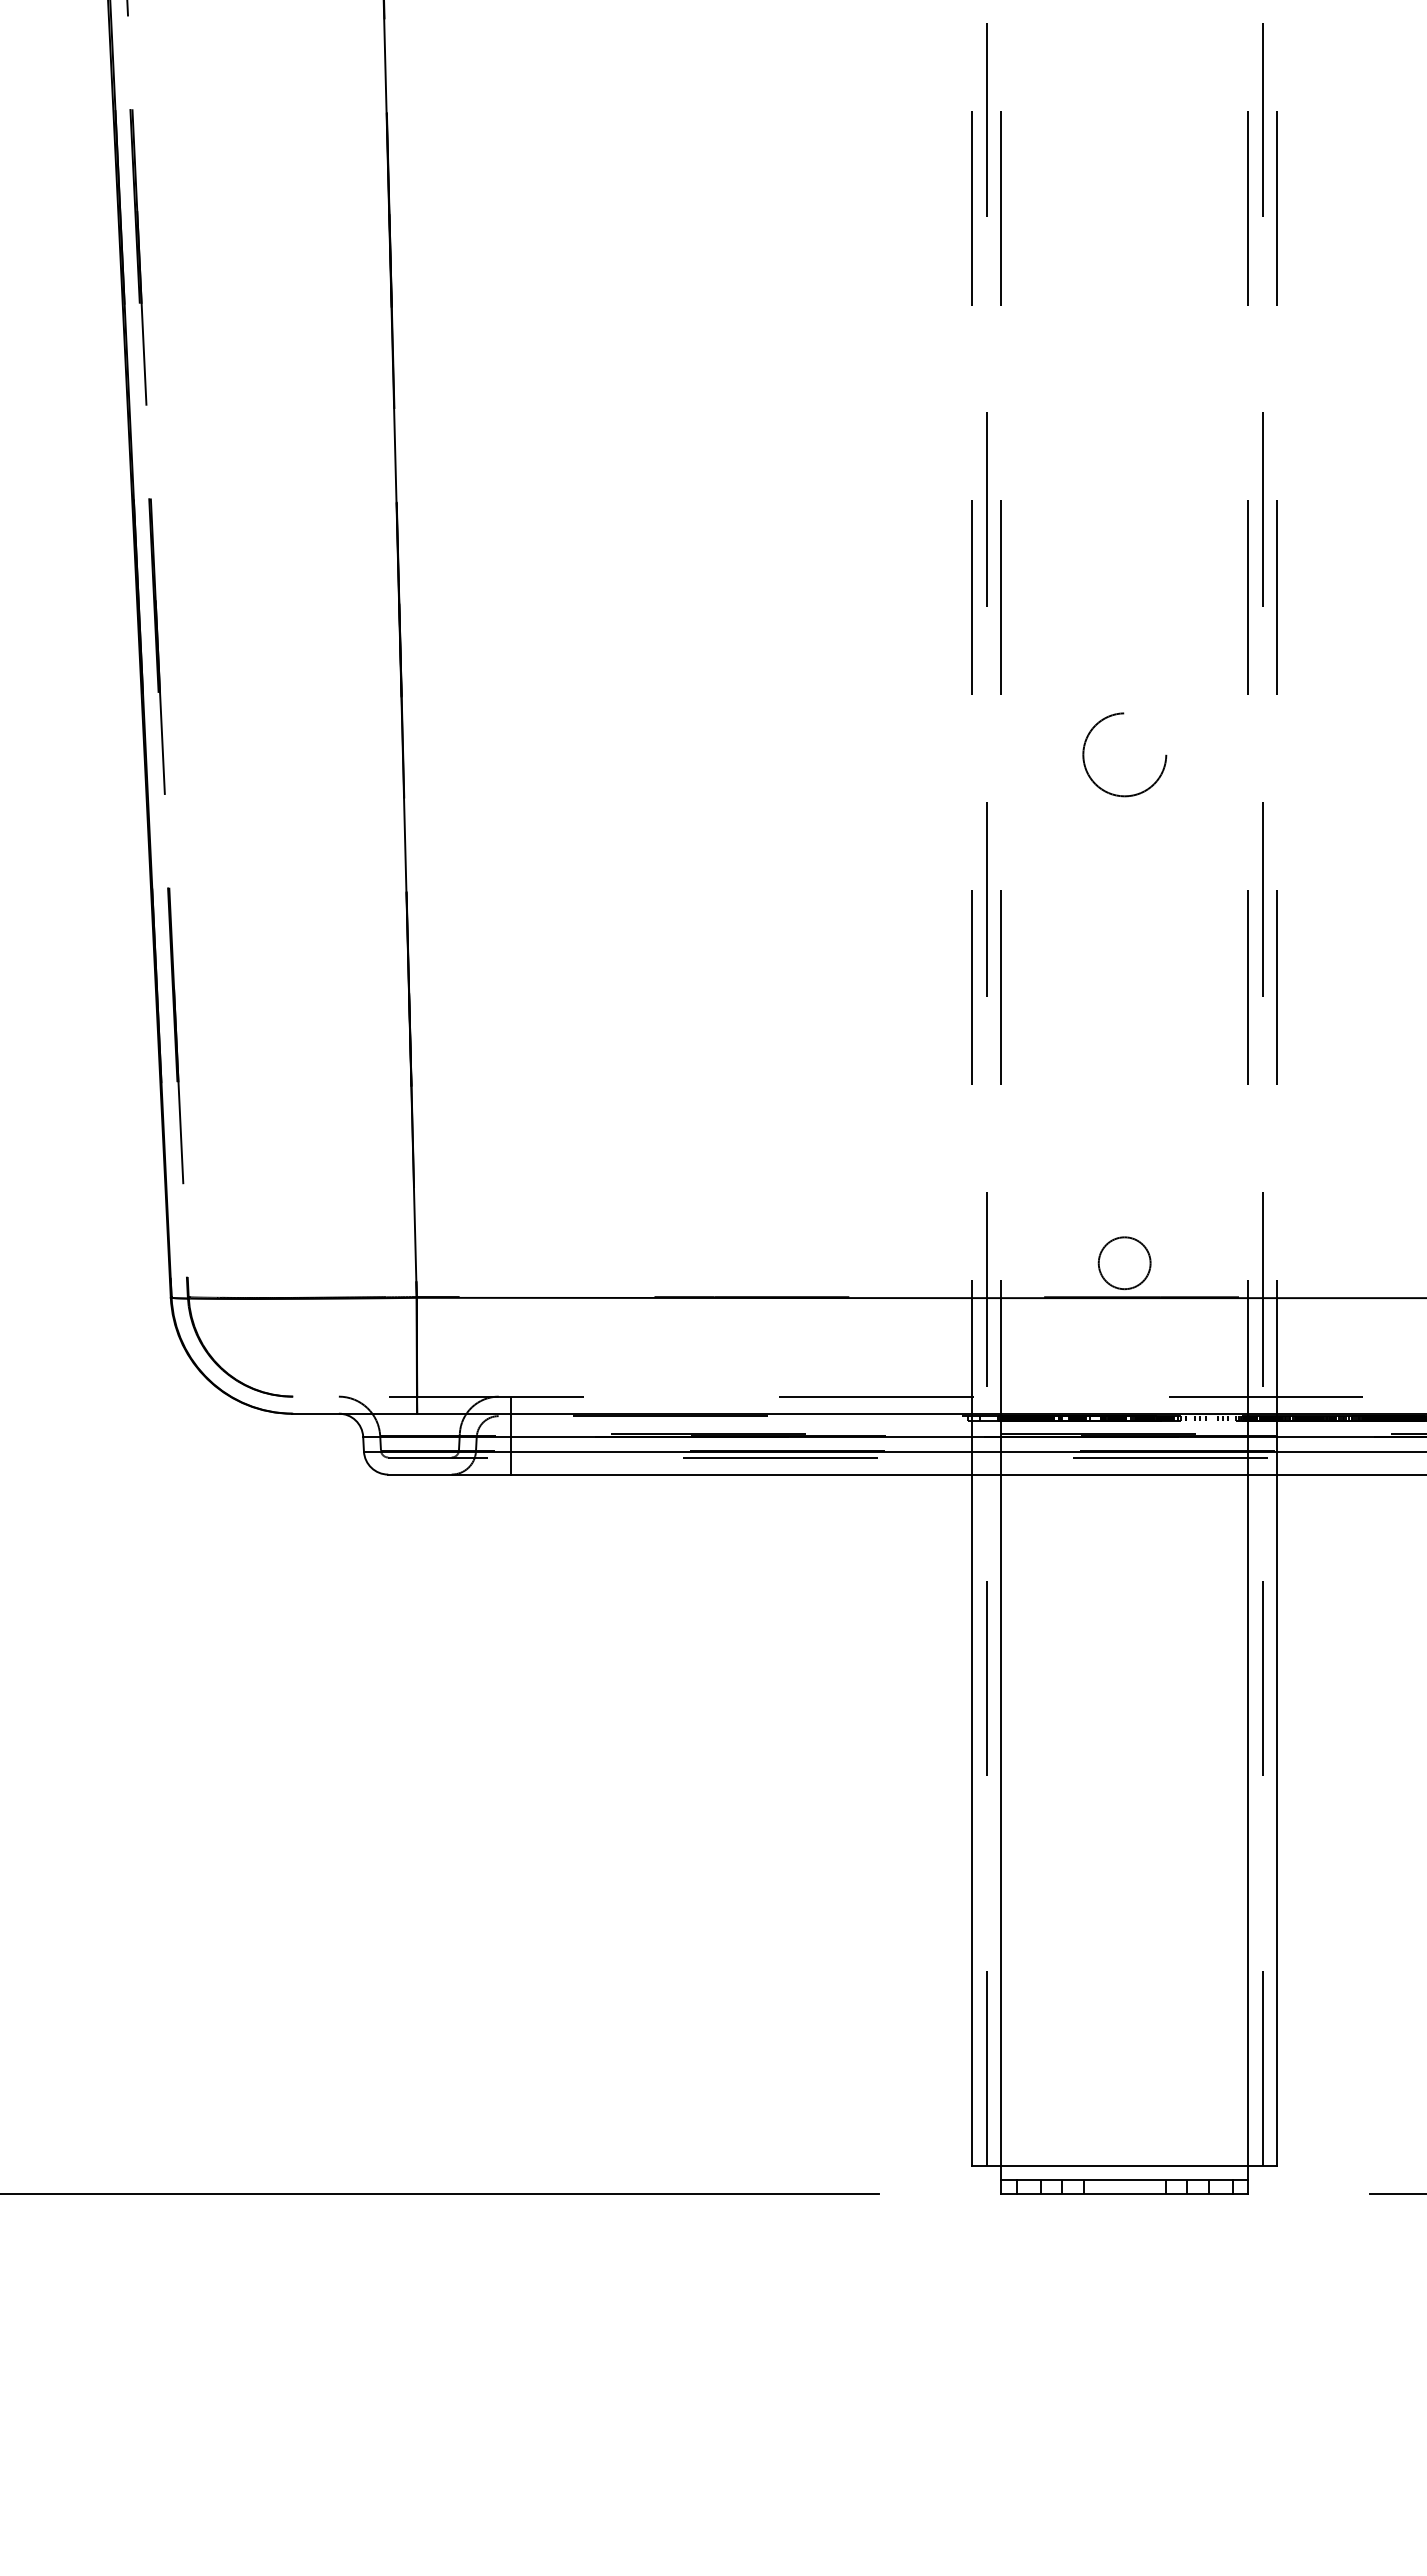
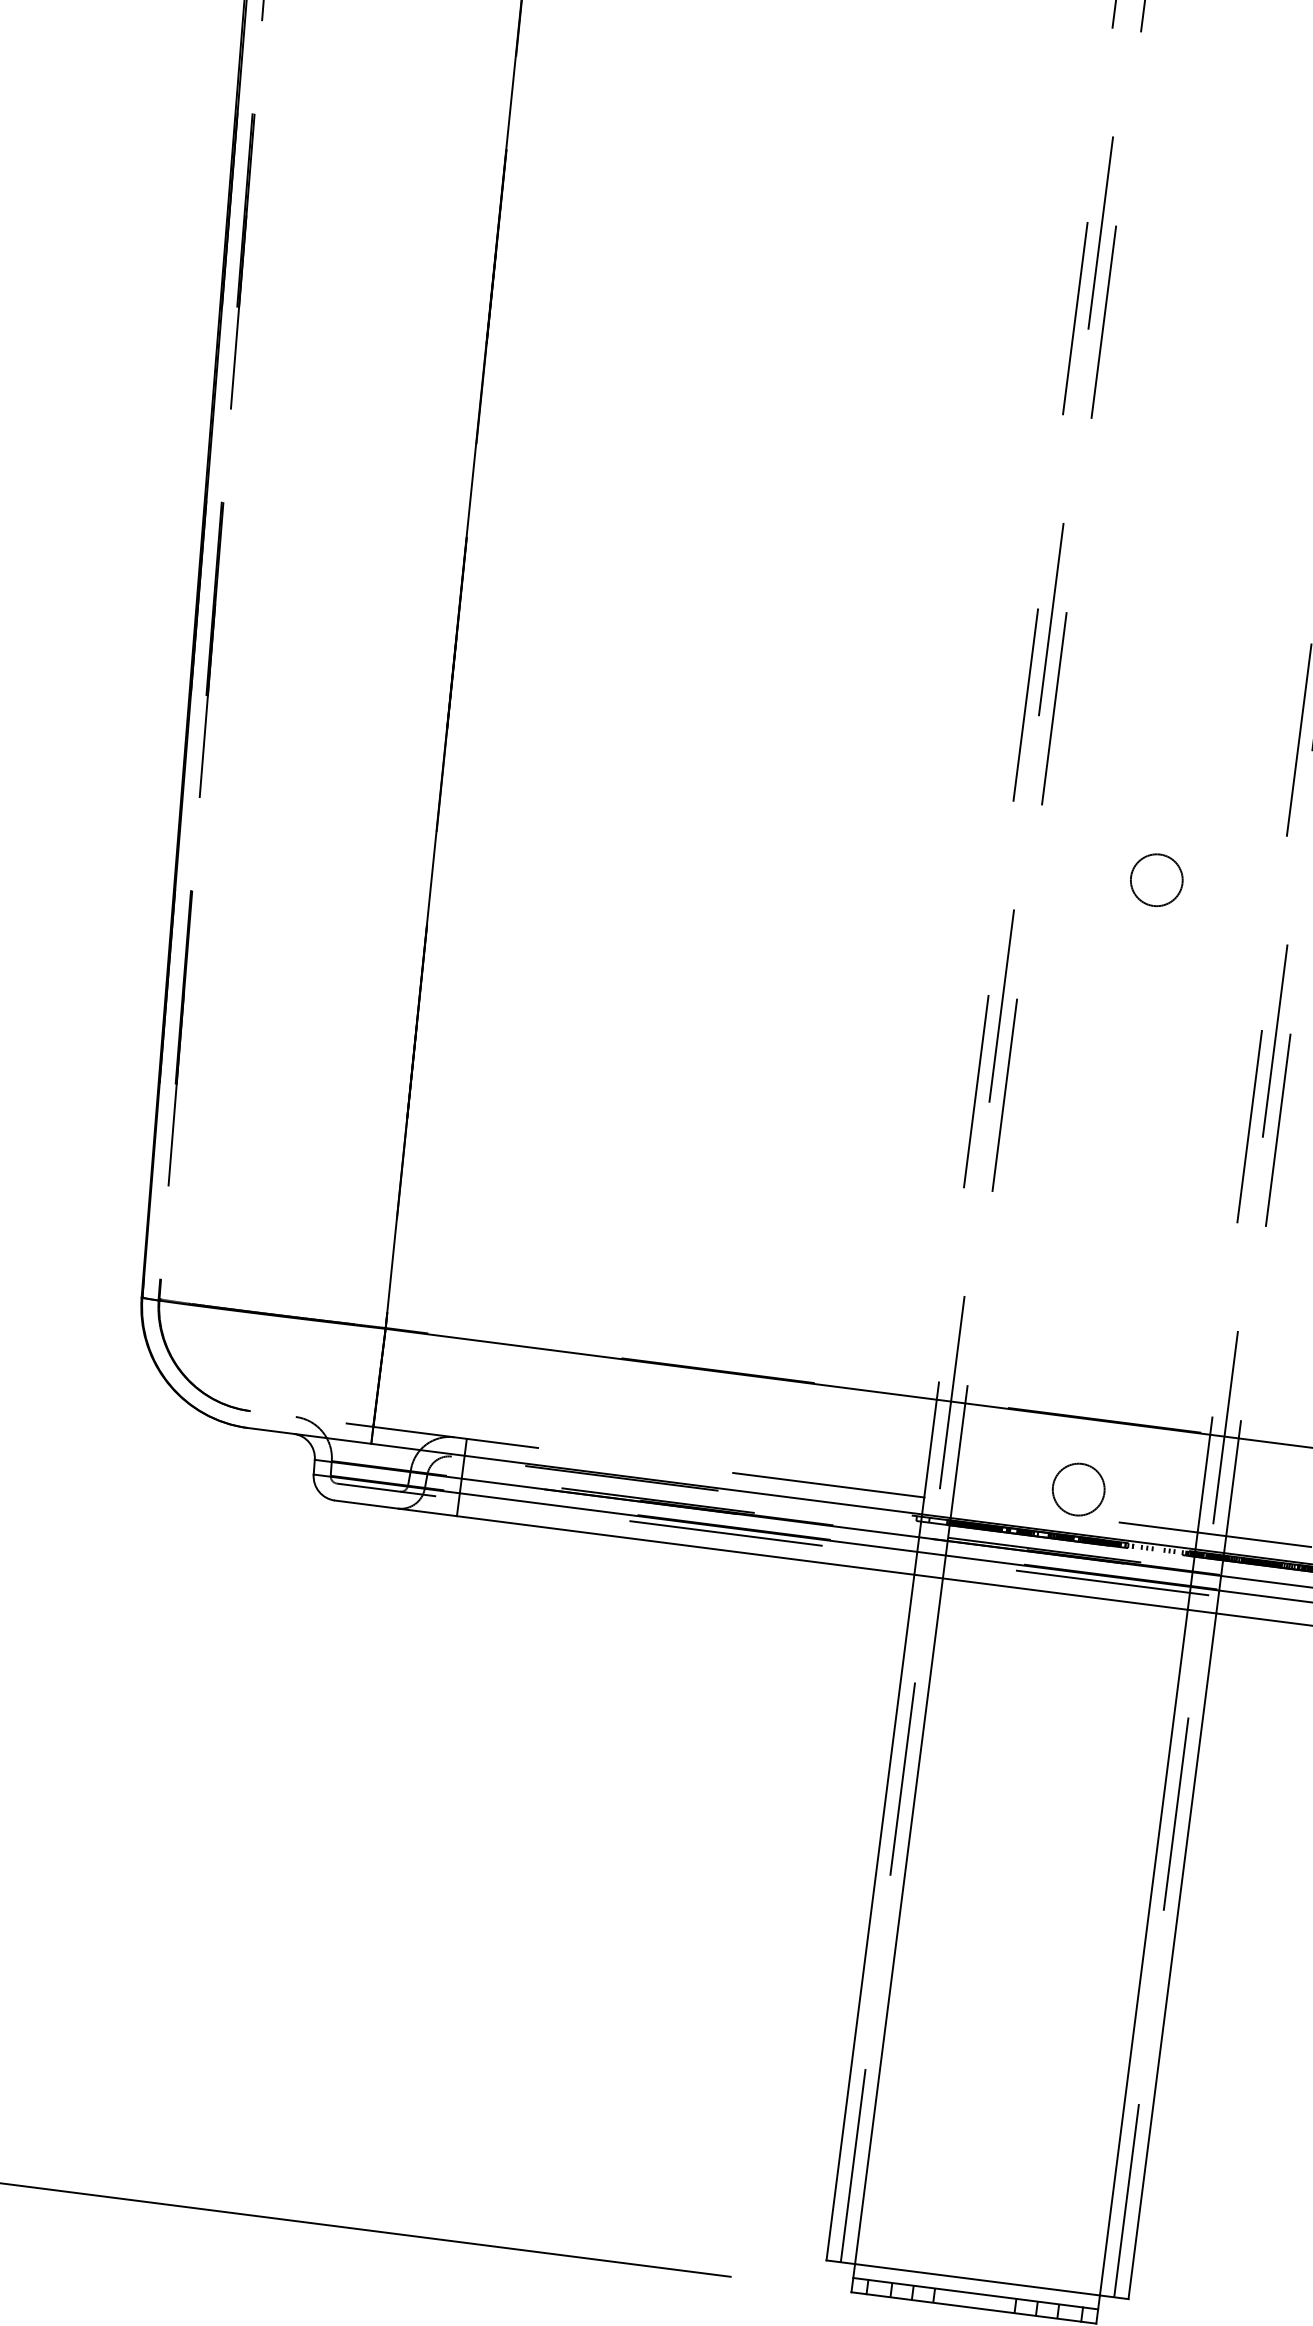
circle: (1124, 754) -> (1156, 879), size x0.62
circle: (1124, 1263) -> (1078, 1489), moved

